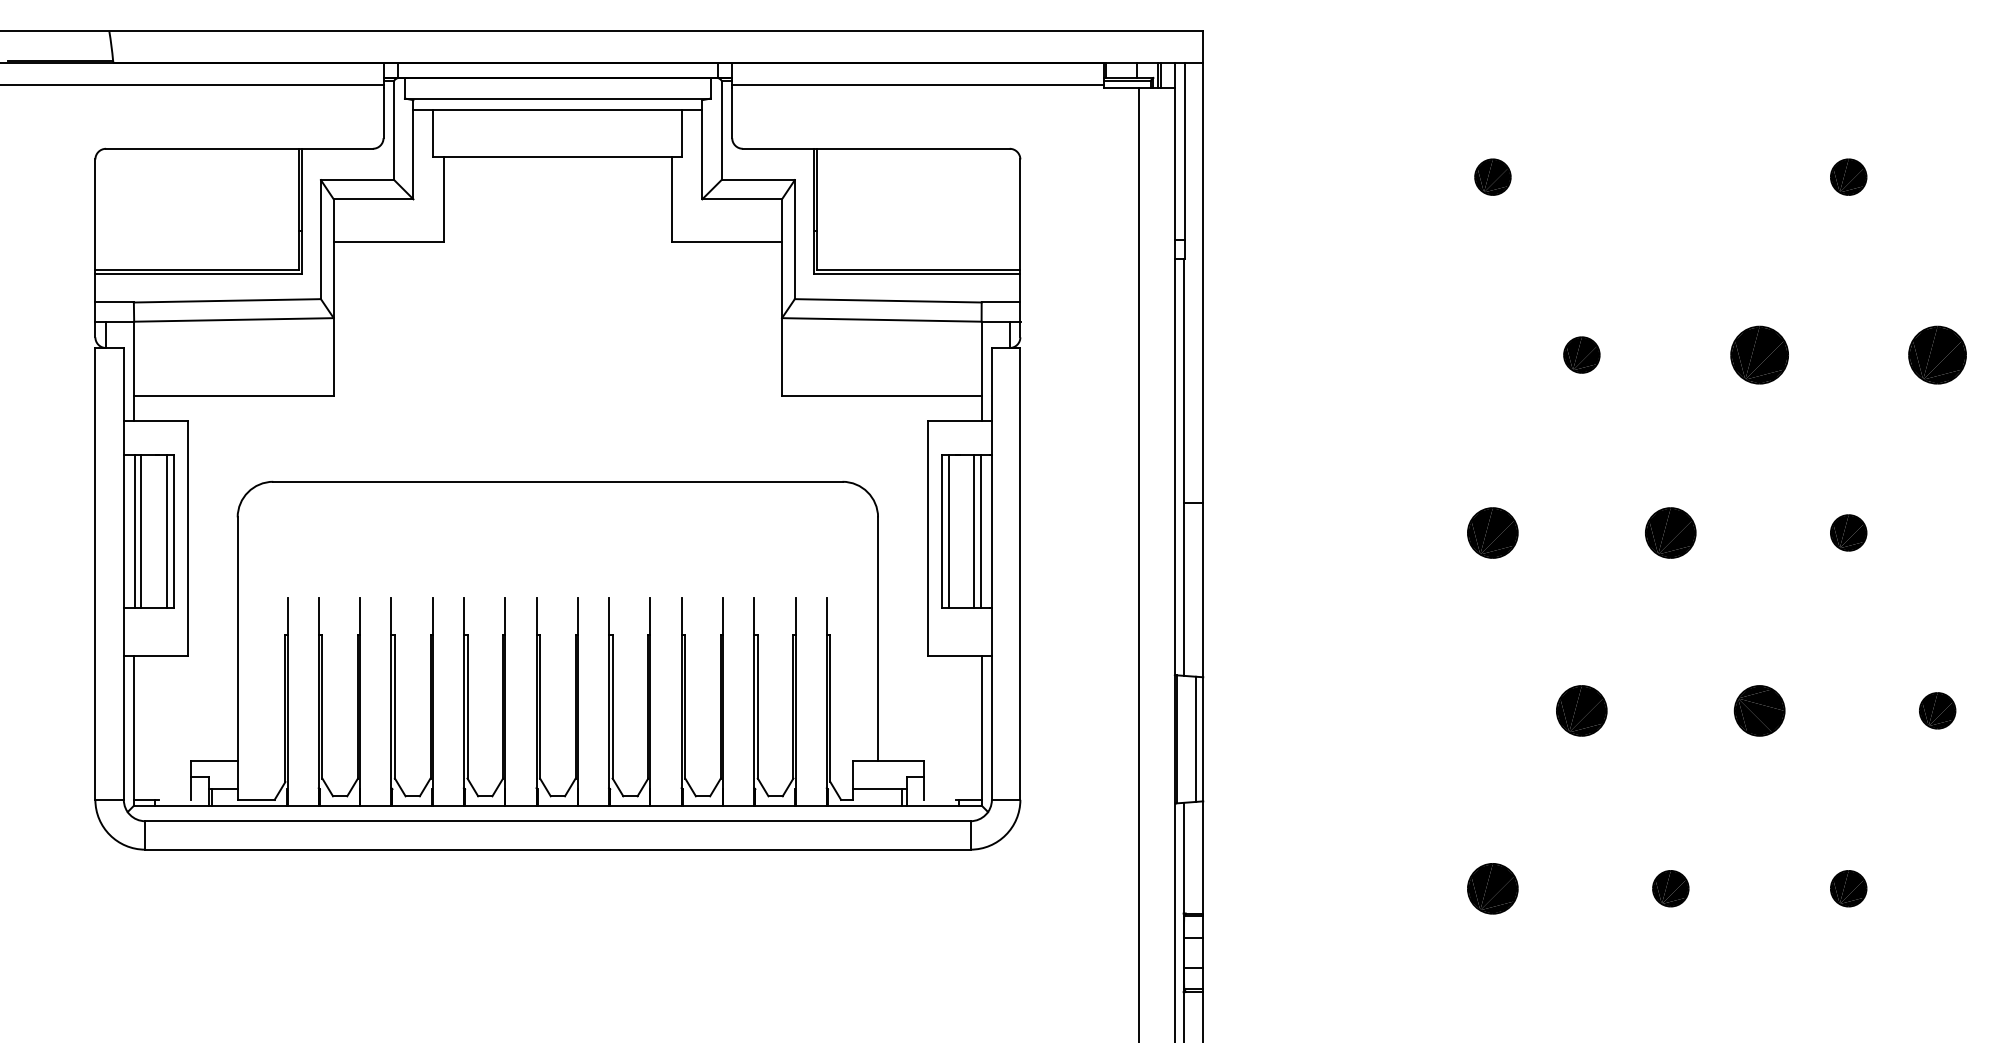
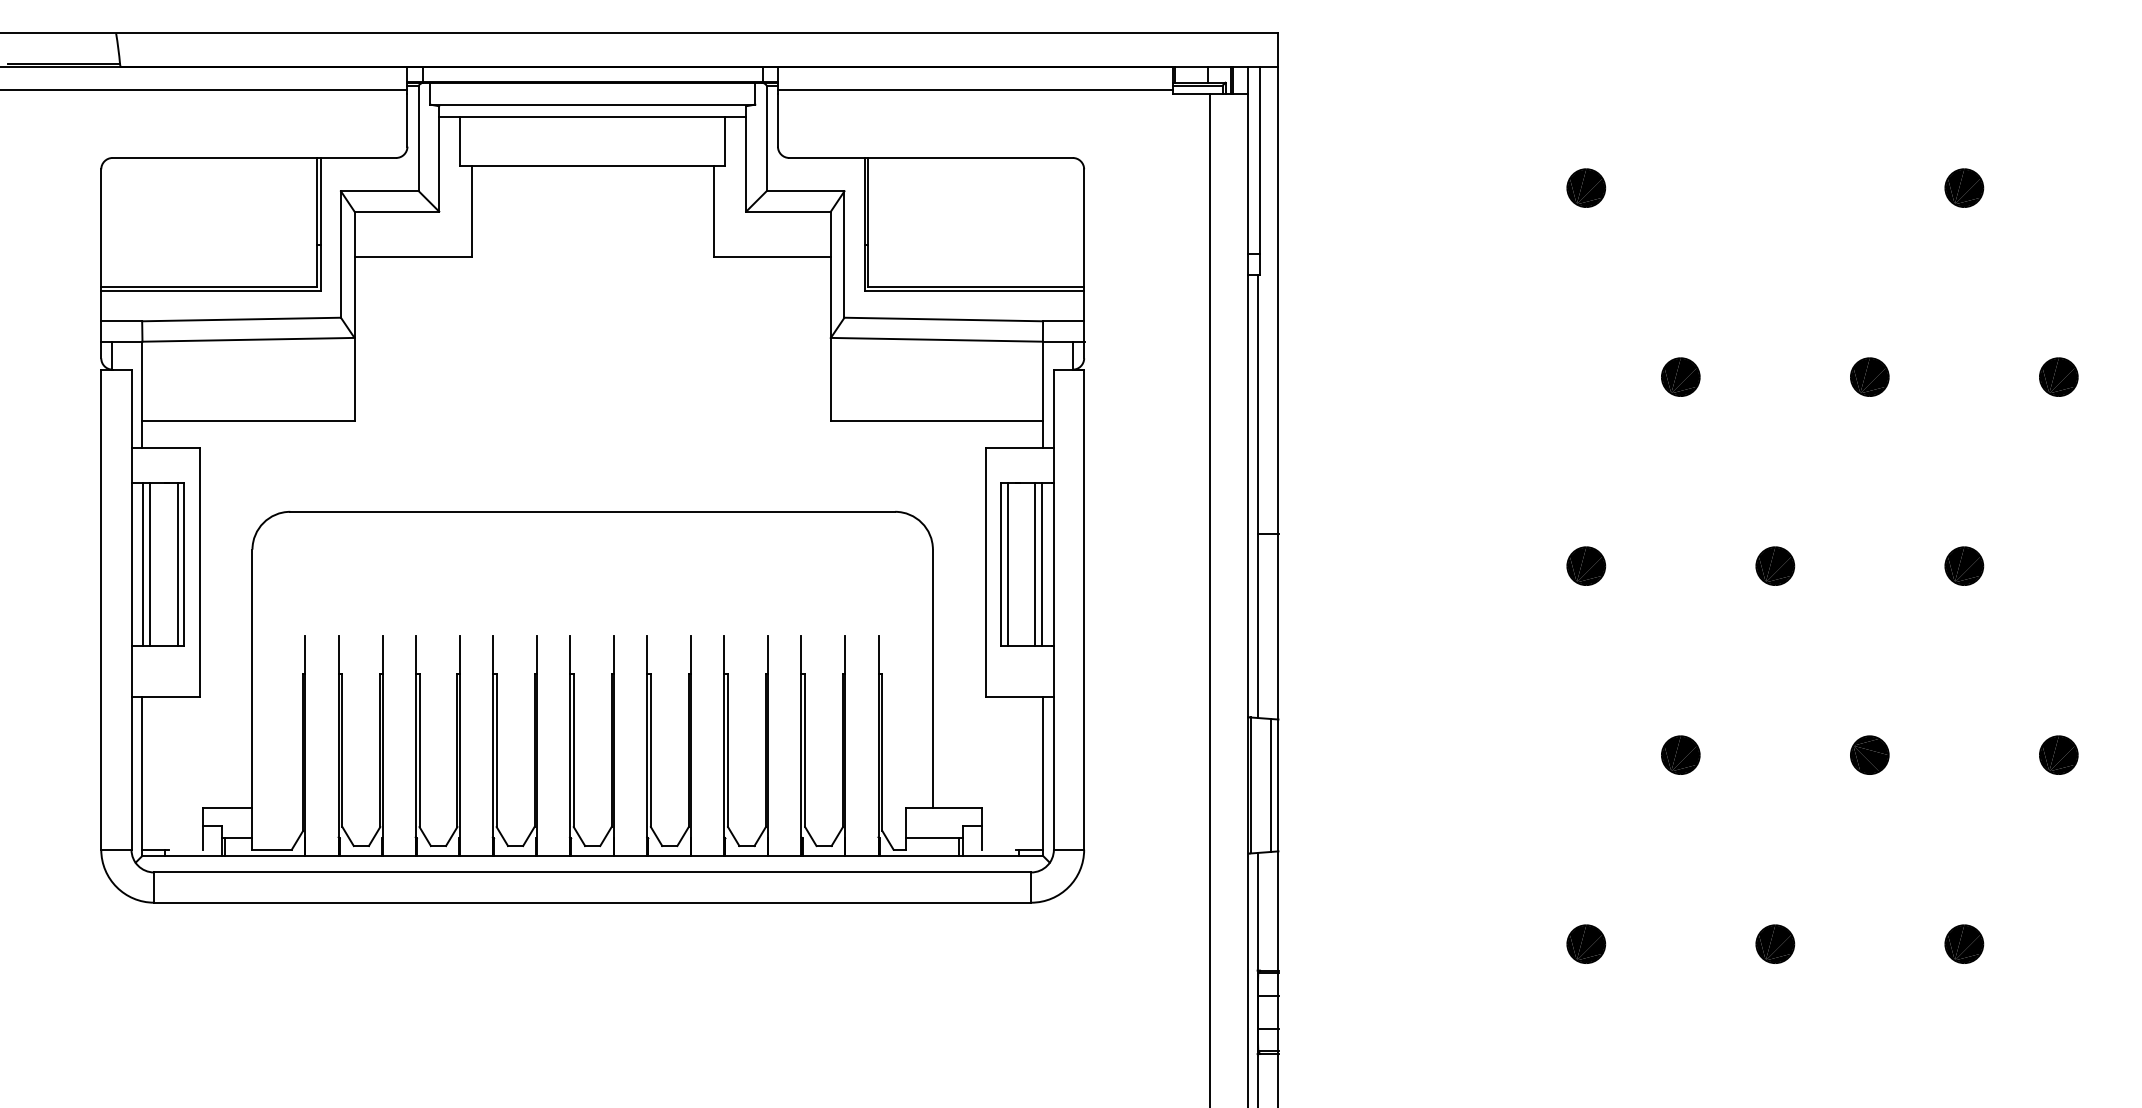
part: (1759, 354) -> (1869, 376), size x0.62
part: (1937, 354) -> (2058, 376), size x0.62
part: (1493, 532) -> (1586, 565), size x0.71
part: (1671, 532) -> (1775, 565), size x0.71
part: (1581, 710) -> (1680, 754), size x0.71
part: (1759, 710) -> (1869, 754), size x0.71
part: (1493, 888) -> (1586, 943), size x0.71

